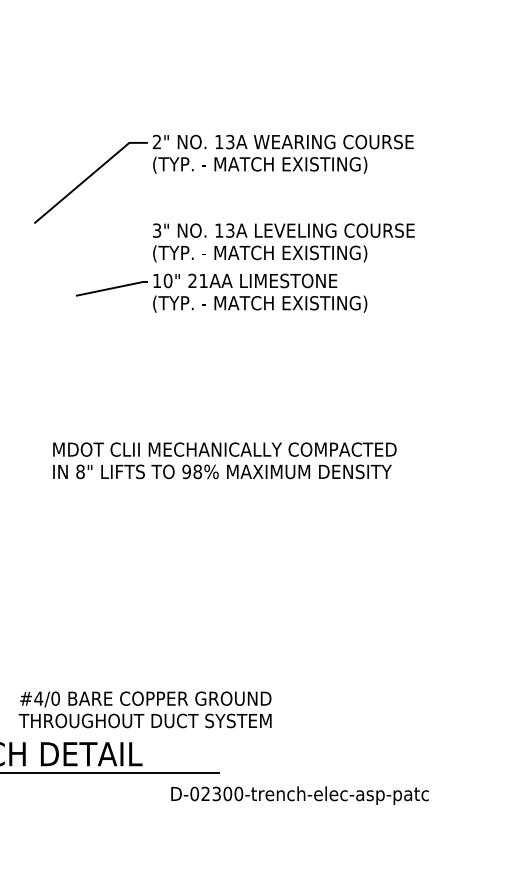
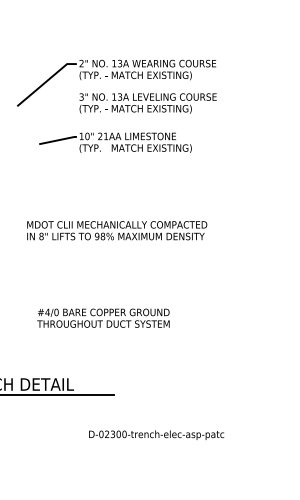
text: (282, 242) -> (147, 103), moved
text: (145, 708) -> (103, 317), moved
text: (299, 794) -> (156, 434), moved

